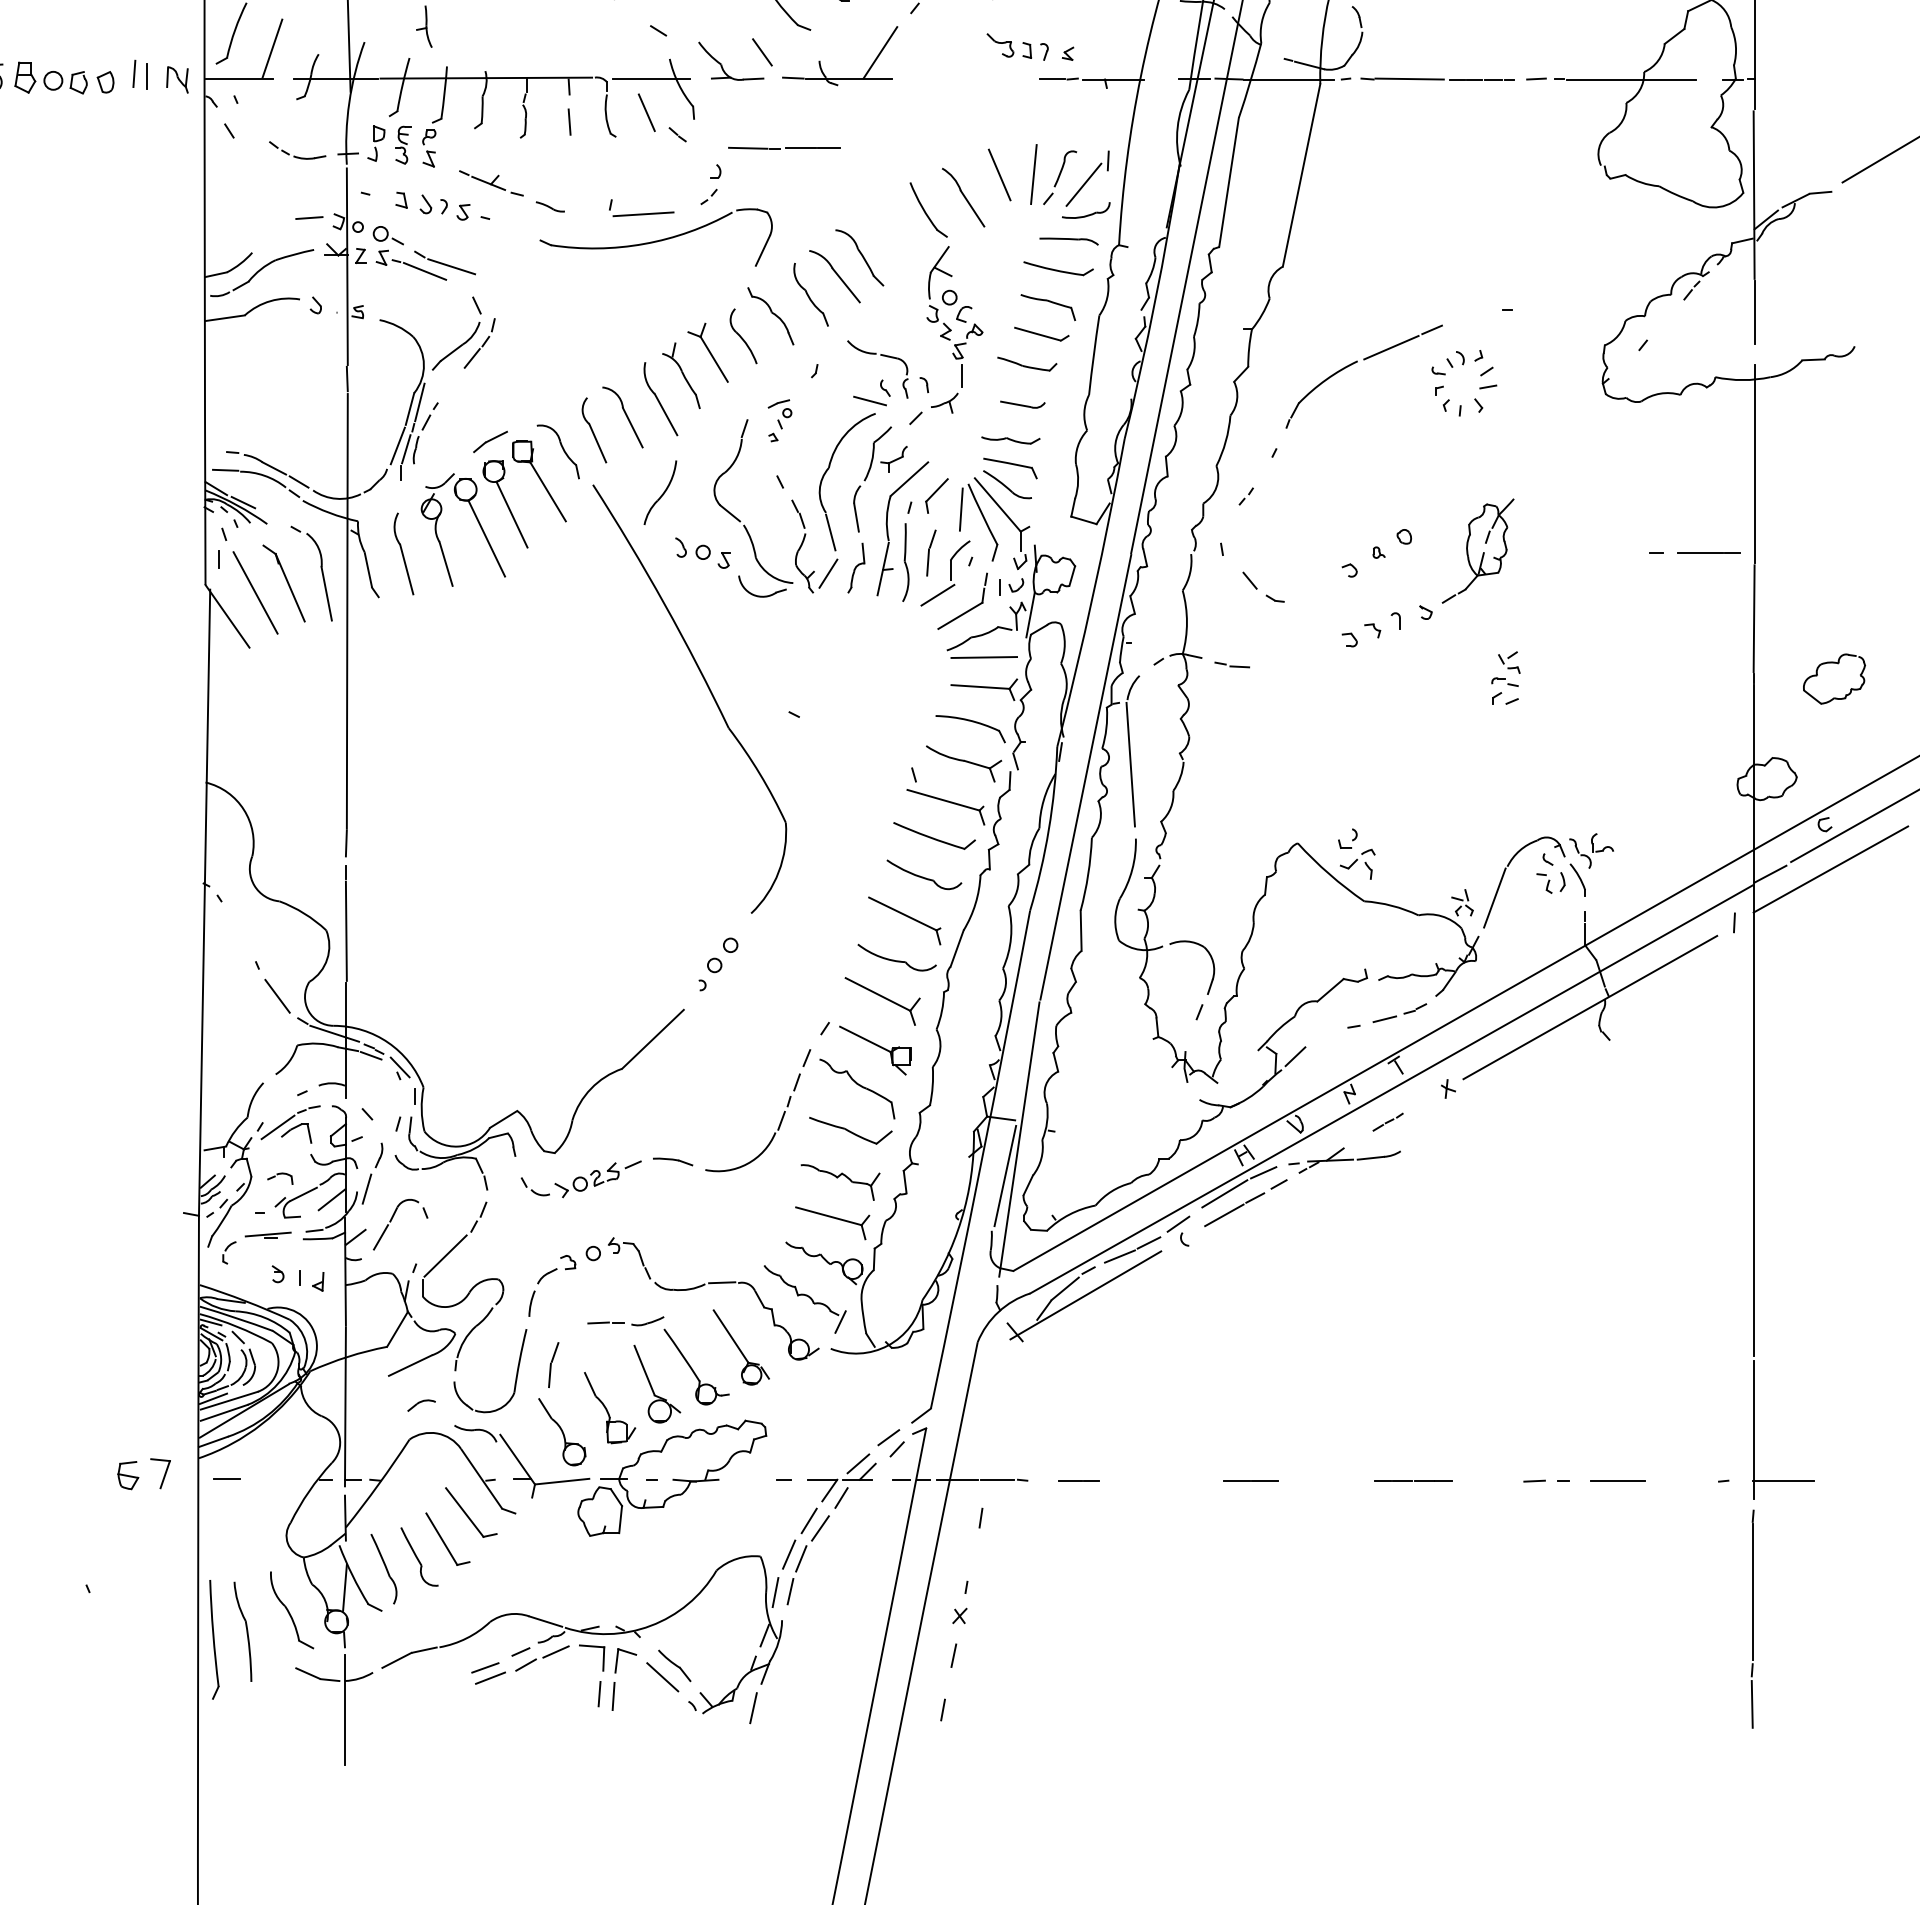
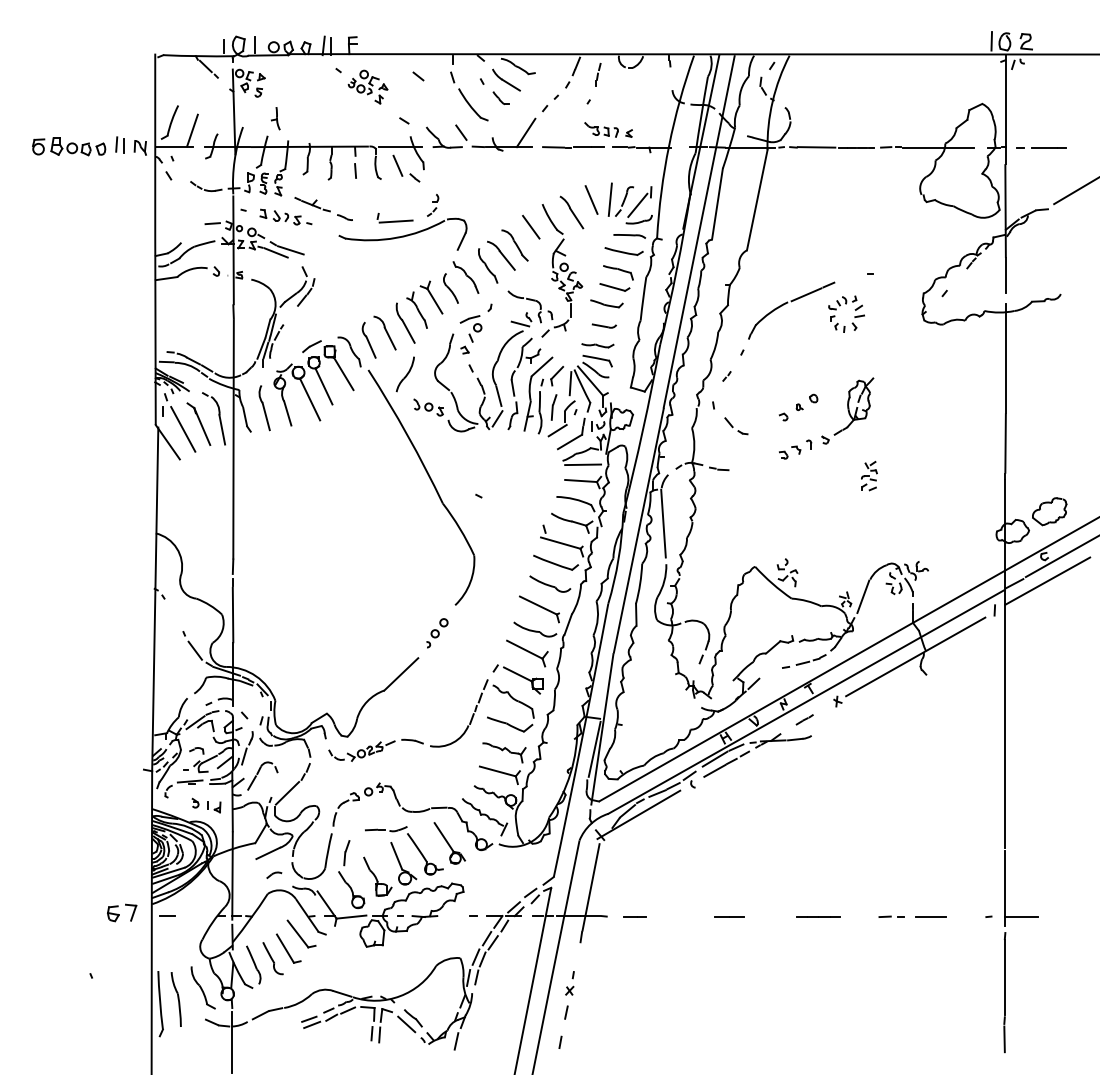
line: (784, 148) -> (573, 147), moved
line: (890, 223) -> (531, 226), added
part: (779, 420) -> (470, 334), size x1.67
line: (1695, 553) -> (1041, 147), moved
part: (1834, 678) -> (1049, 511), moved
line: (997, 1427) -> (590, 887), added

